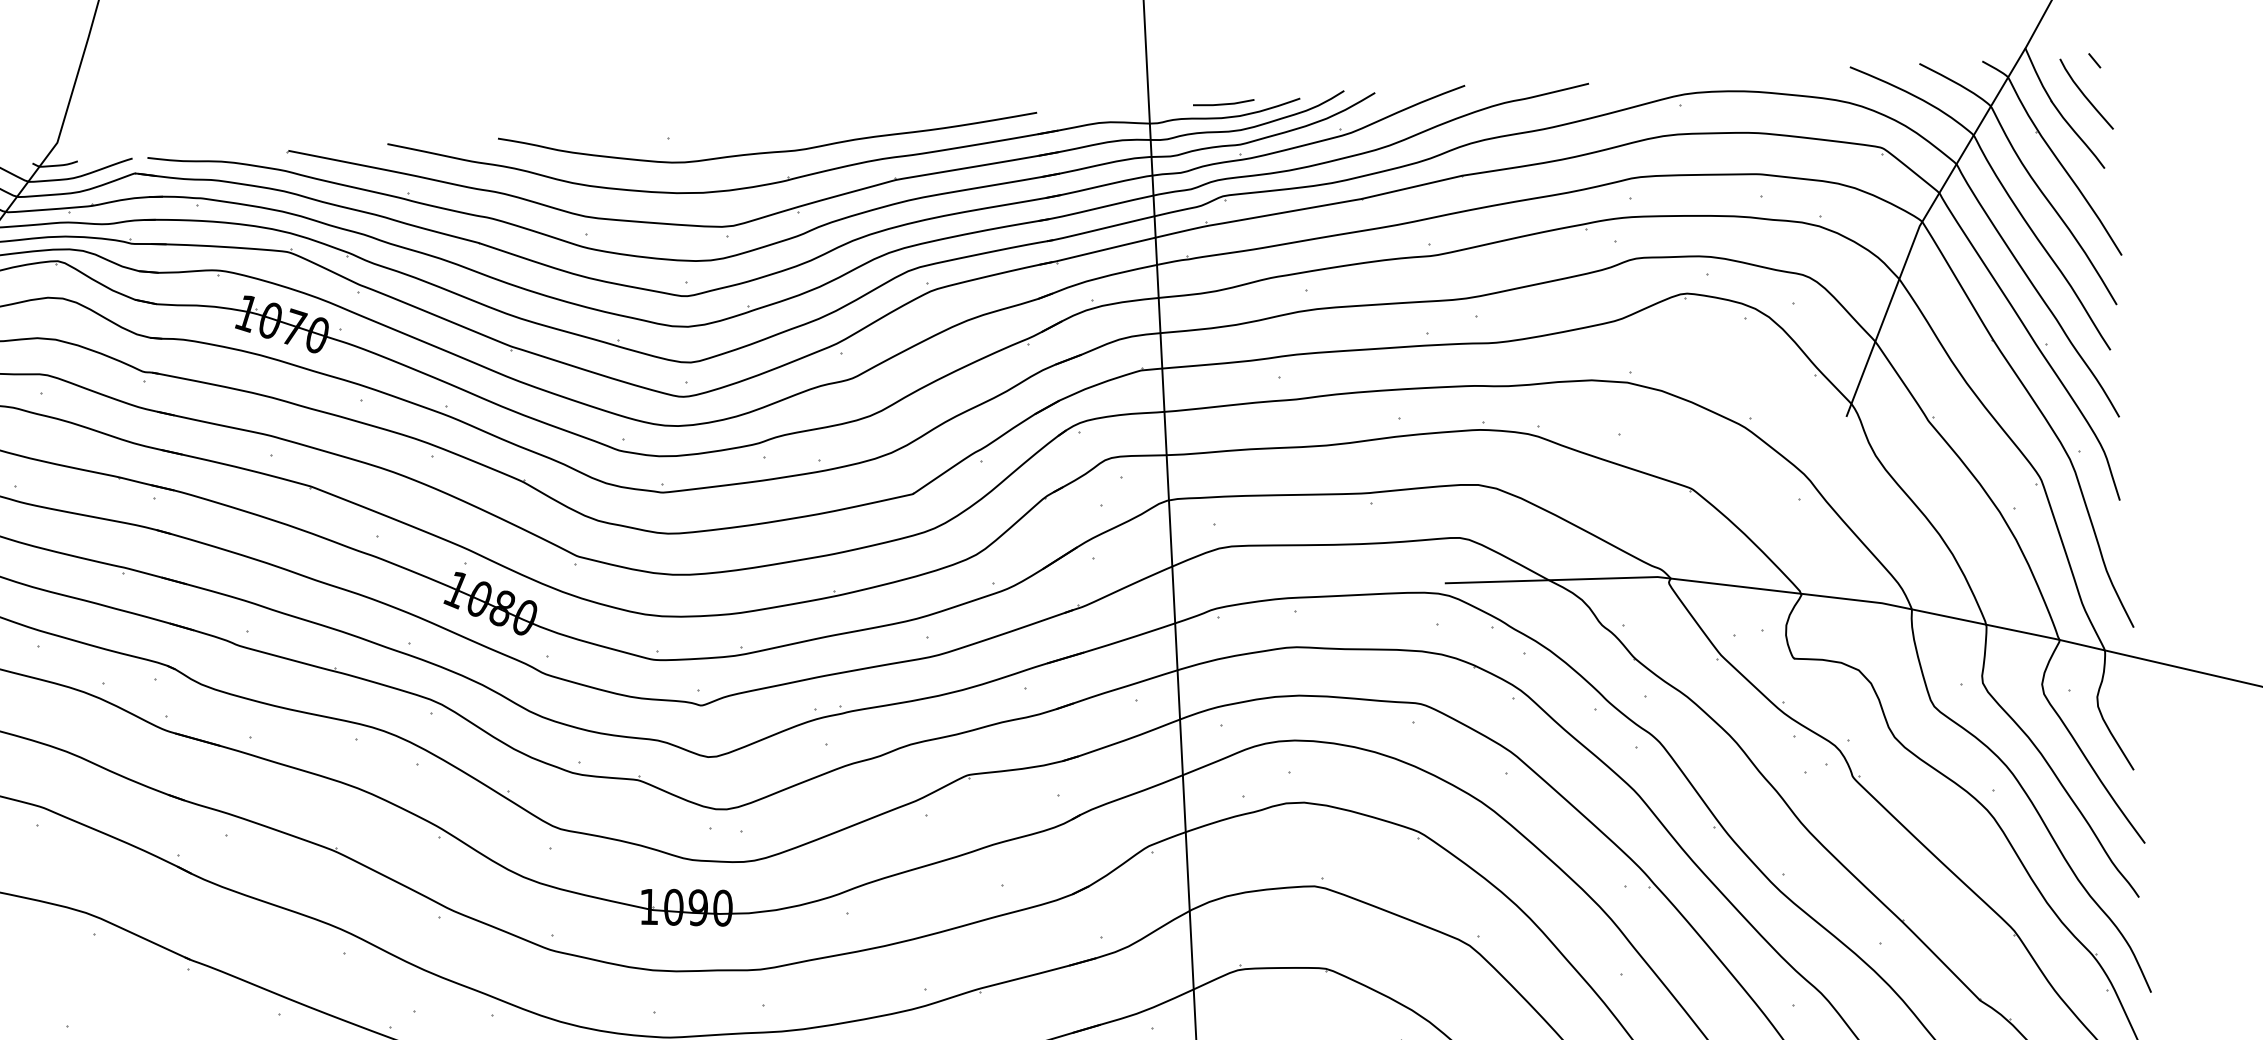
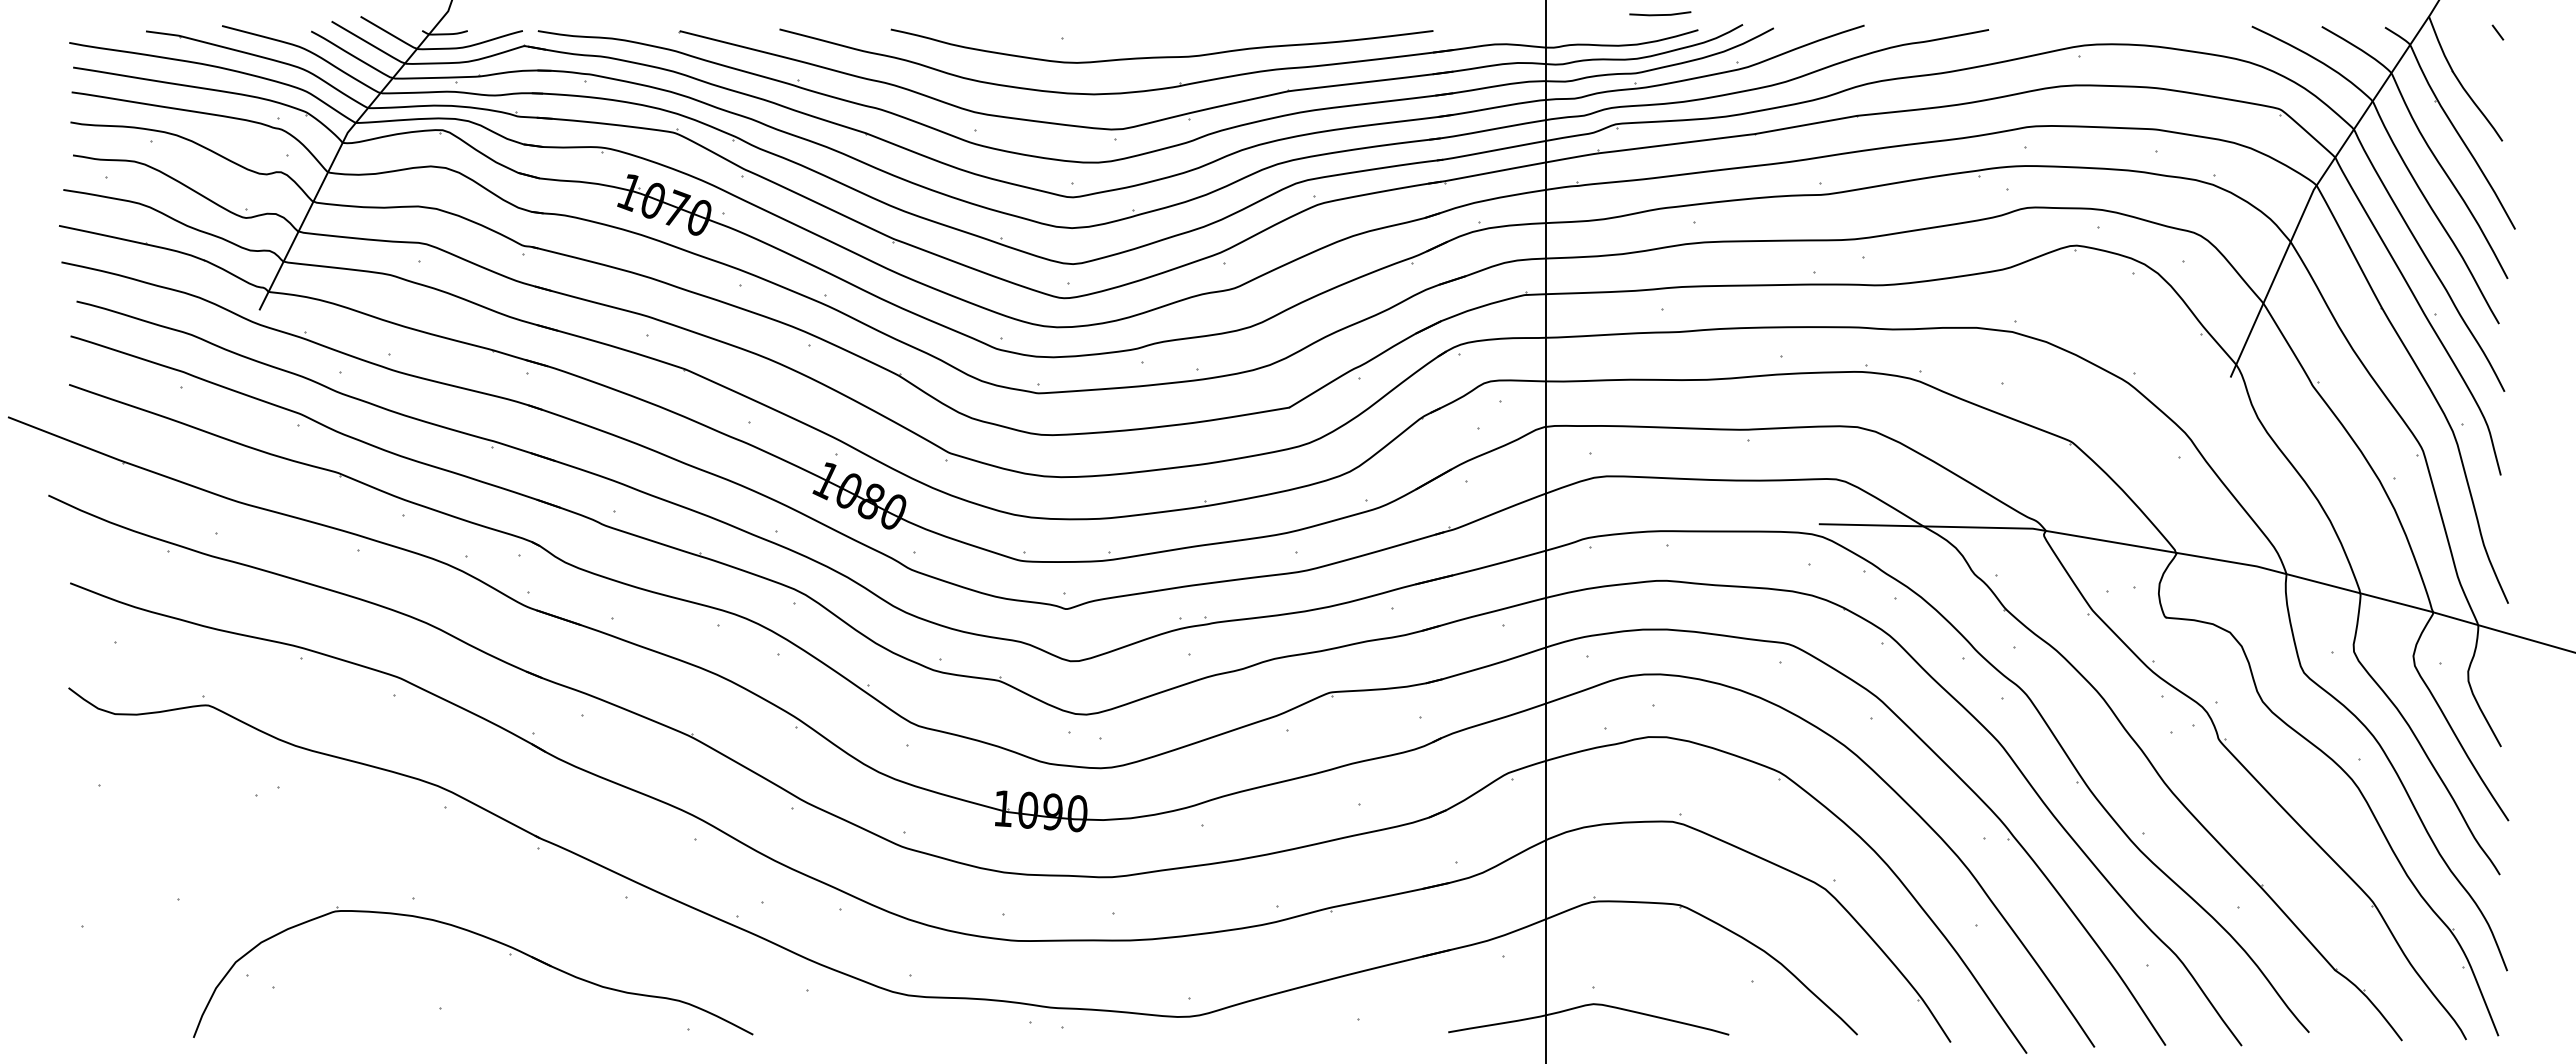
curve: (2085, 95) -> (2486, 66), removed
line: (1223, 103) -> (1660, 14), moved

